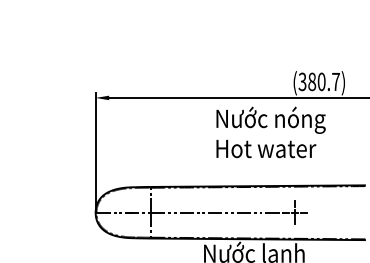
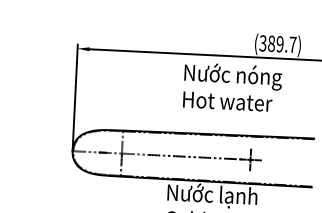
text: (321, 81) -> (279, 43), (380.7) -> (389.7)

